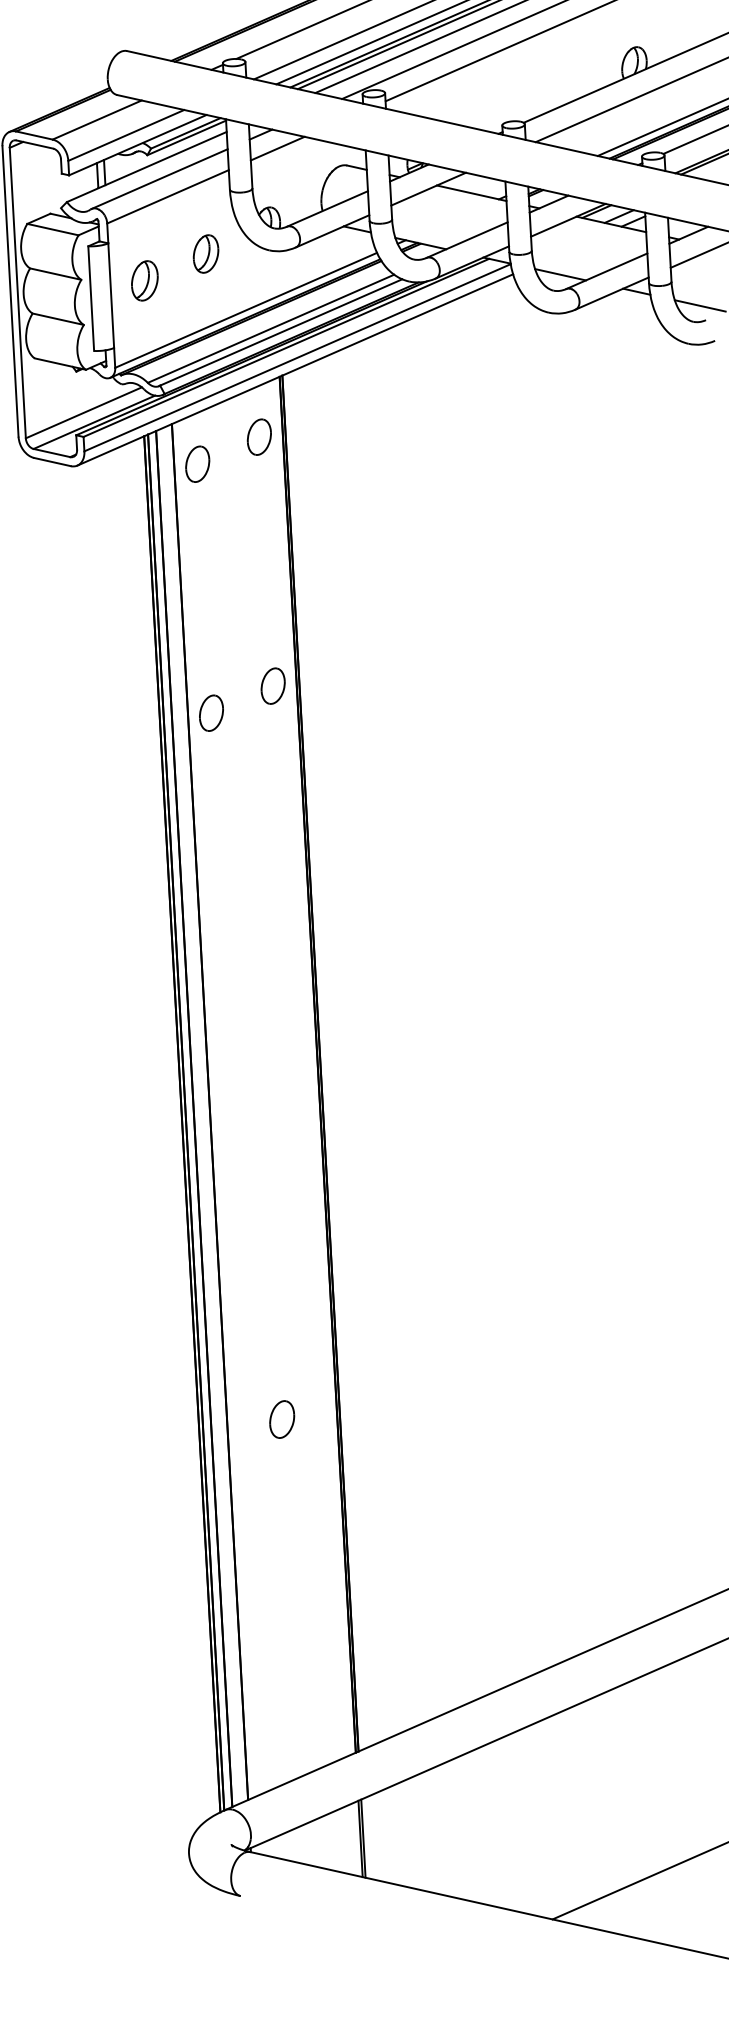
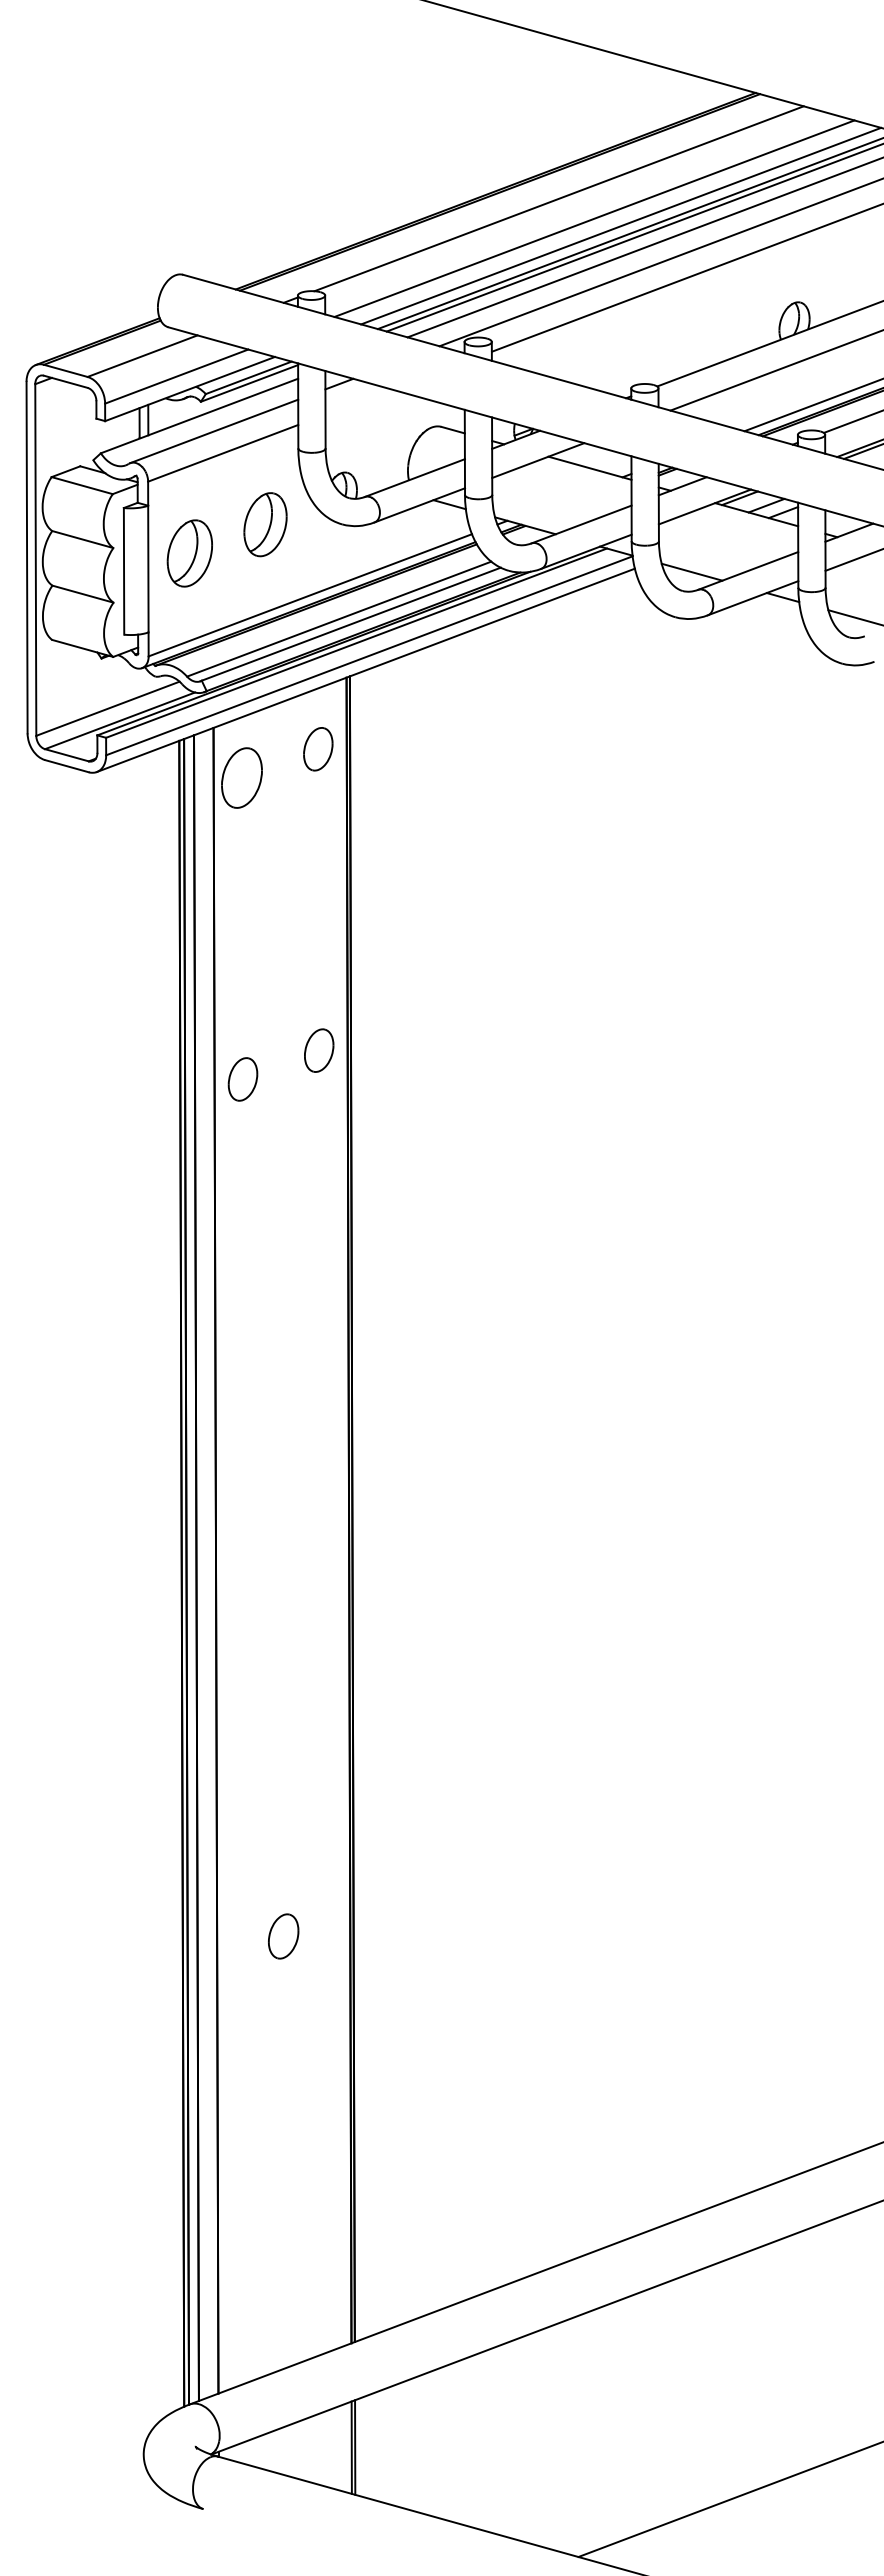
line: (277, 148) -> (358, 401), removed
part: (206, 253) -> (265, 524), size x1.4
part: (144, 280) -> (189, 552), size x1.4
part: (198, 463) -> (242, 777), size x1.4

